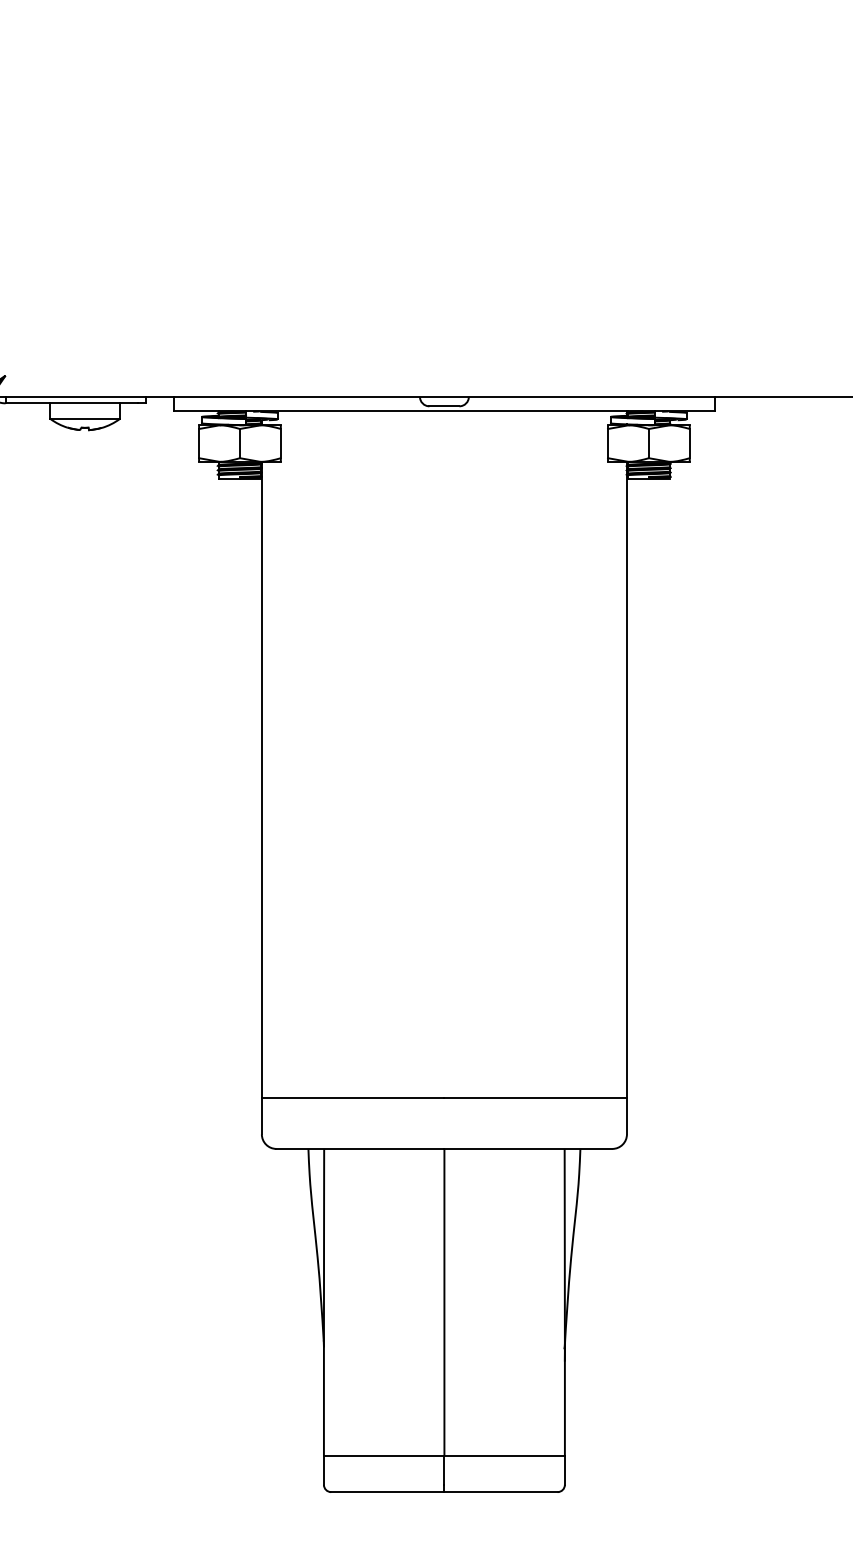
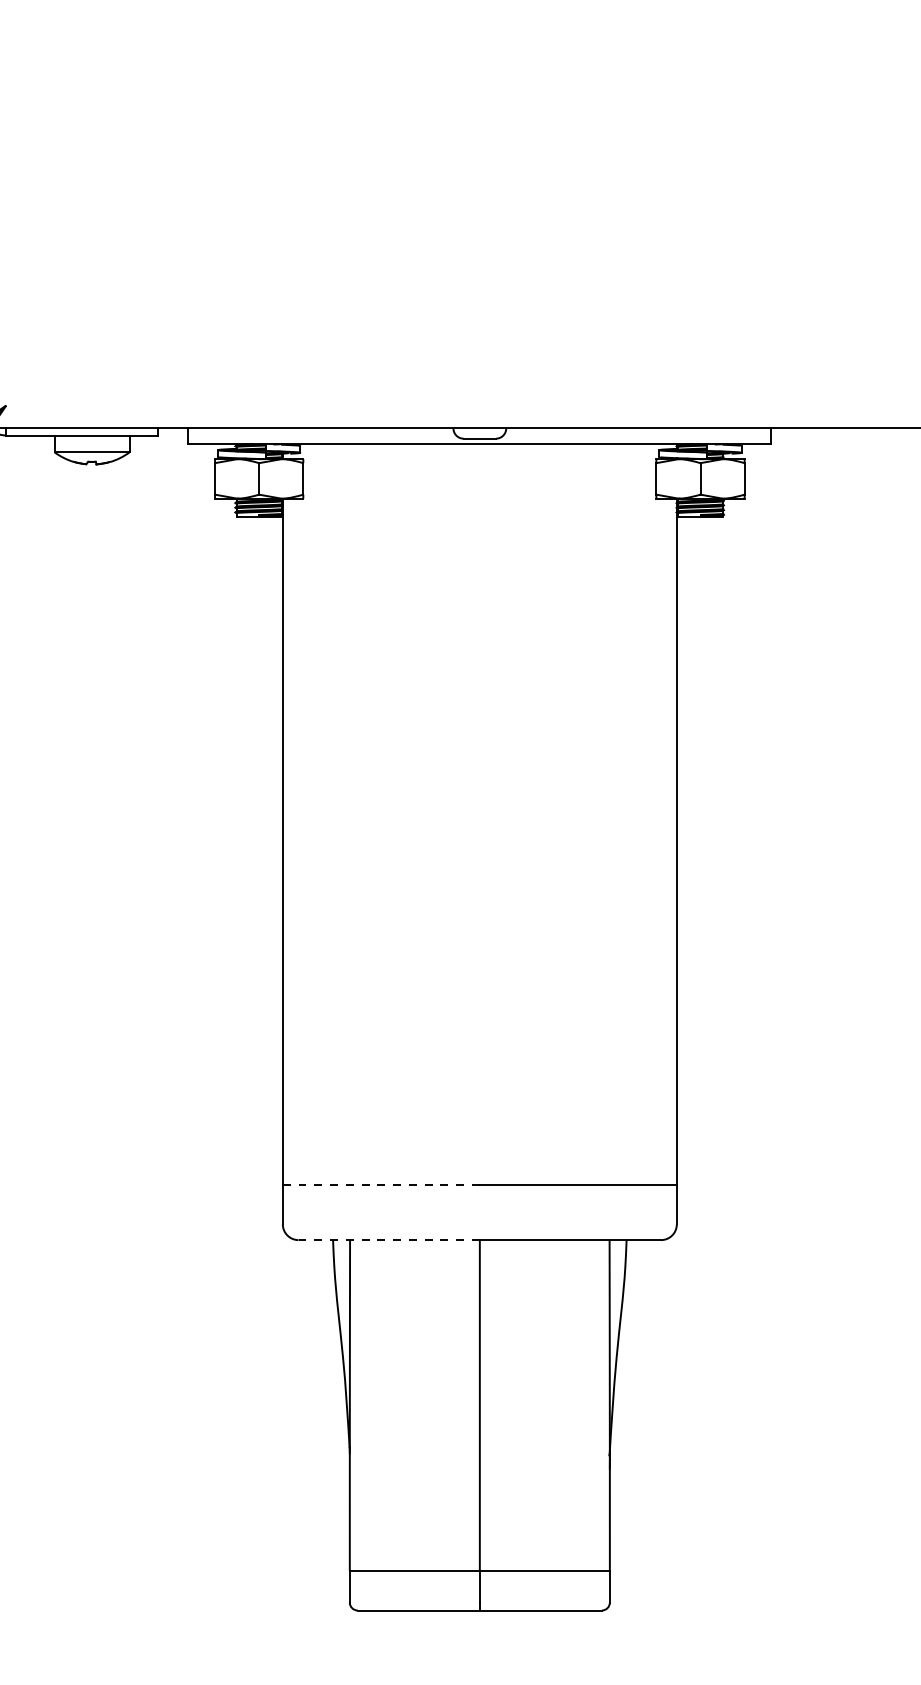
line: (353, 1097) -> (381, 1184), solid -> dashed
line: (360, 1148) -> (389, 1239), solid -> dashed

